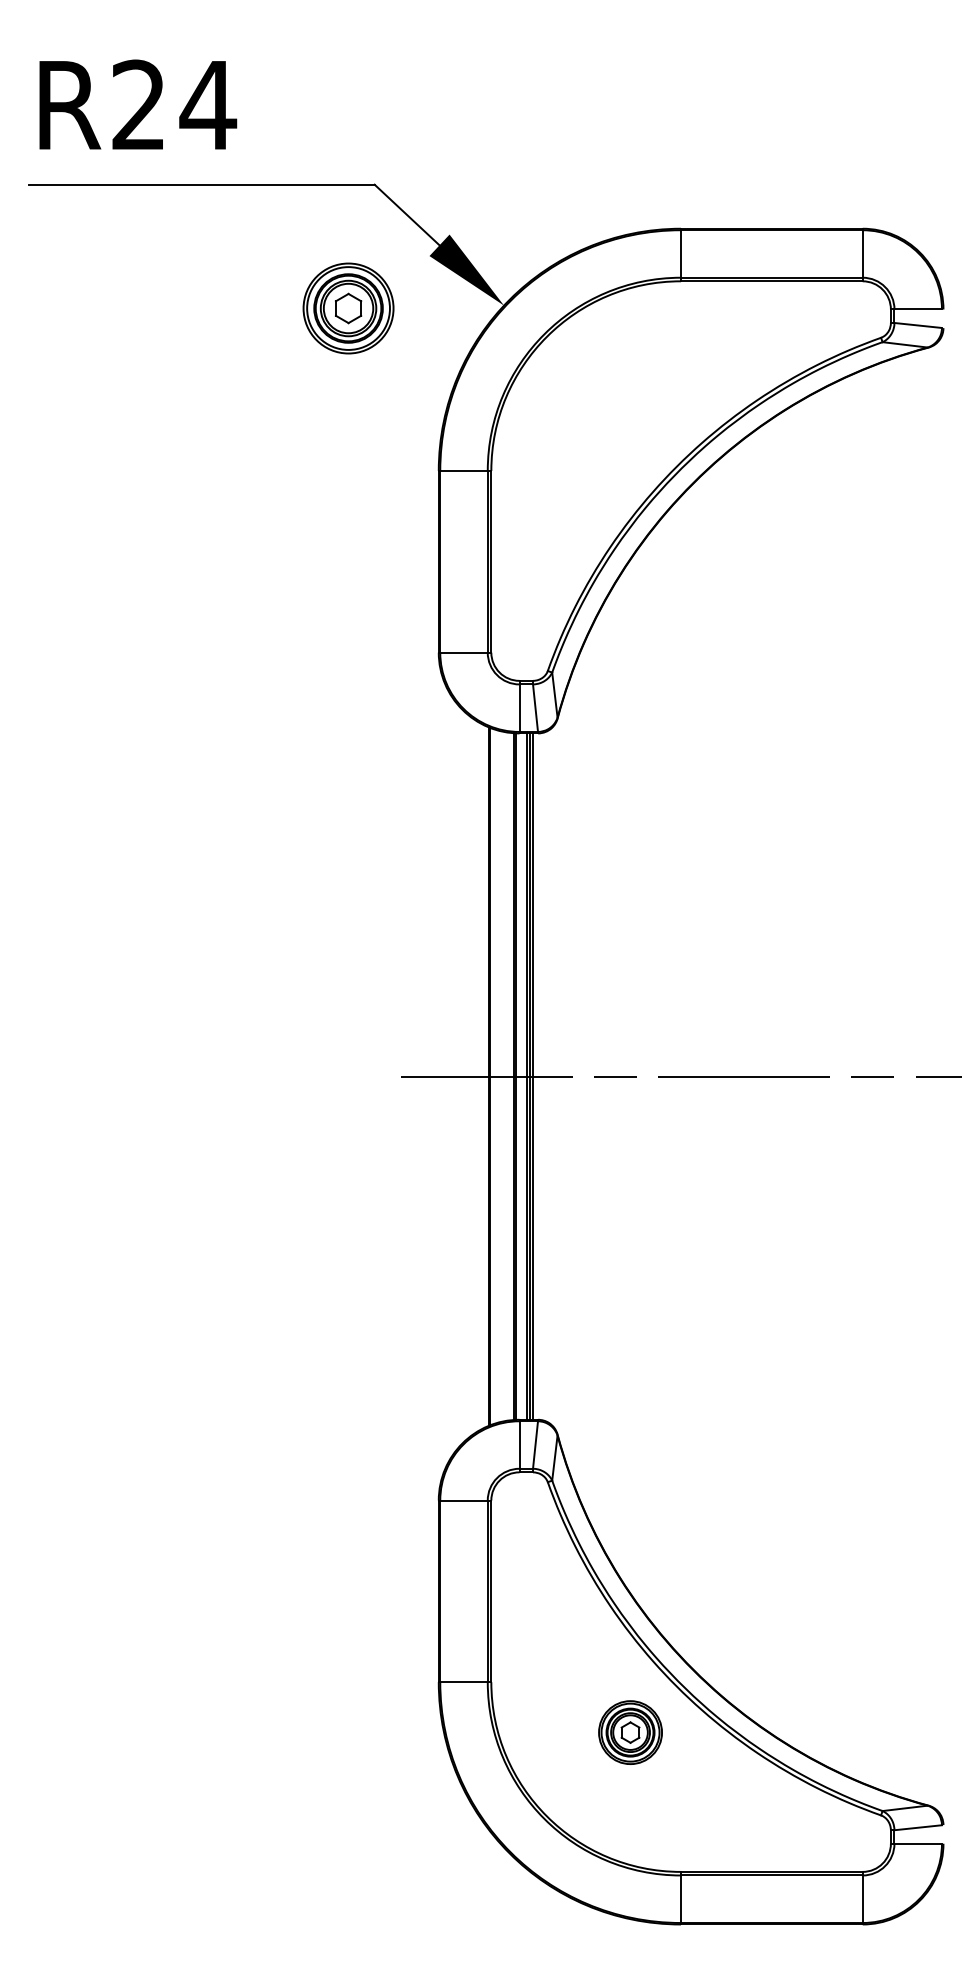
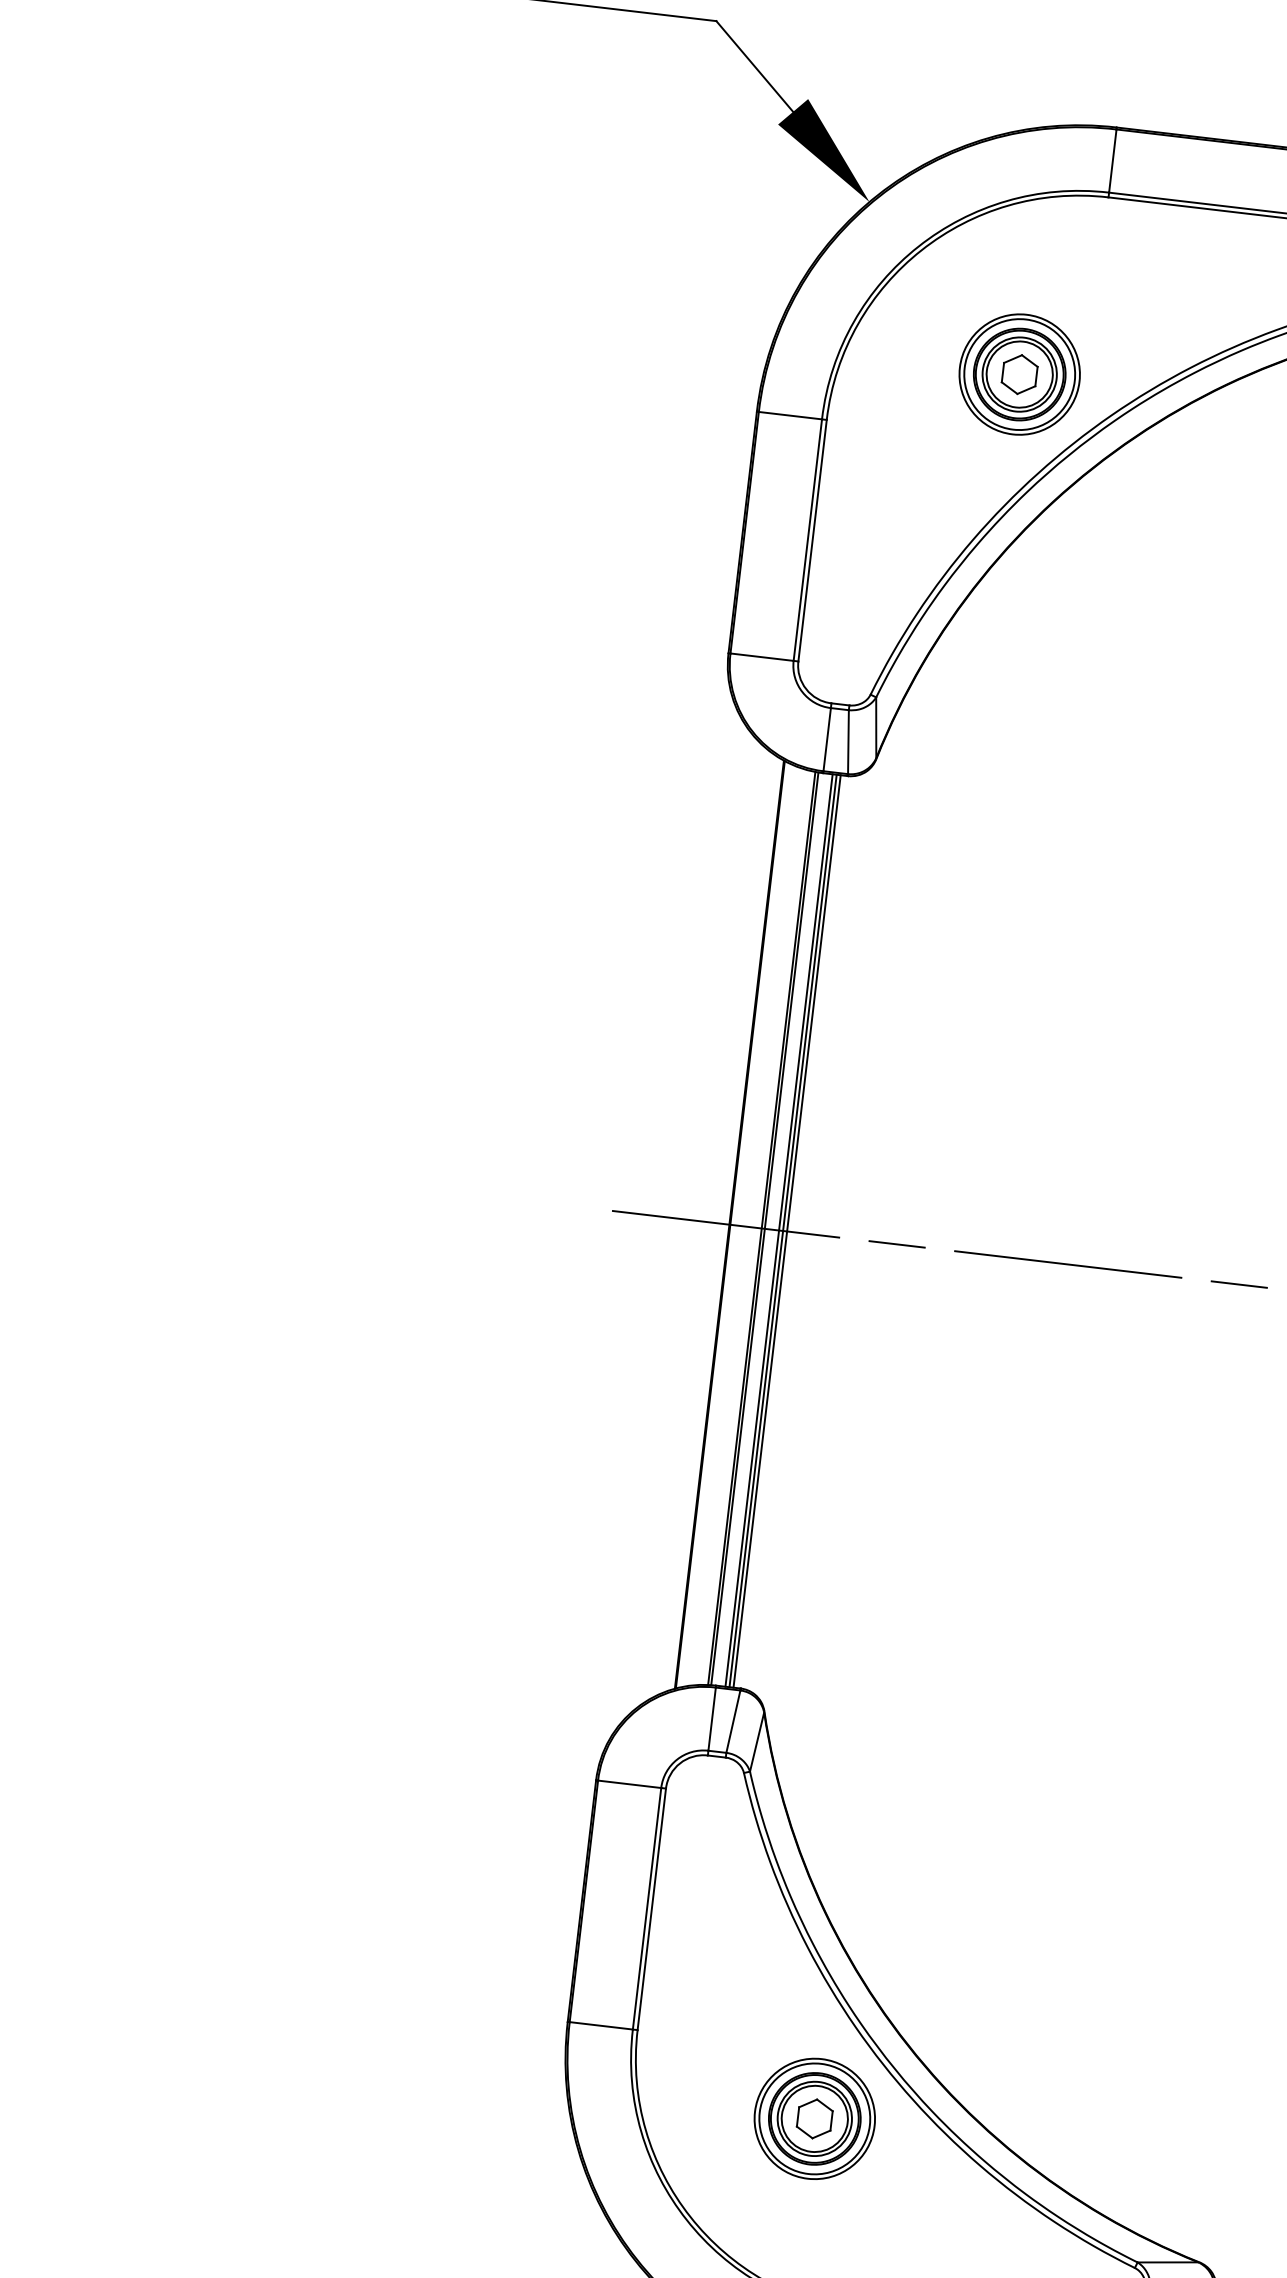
part: (348, 308) -> (1019, 374), moved
part: (630, 1732) -> (814, 2118), size x1.43

